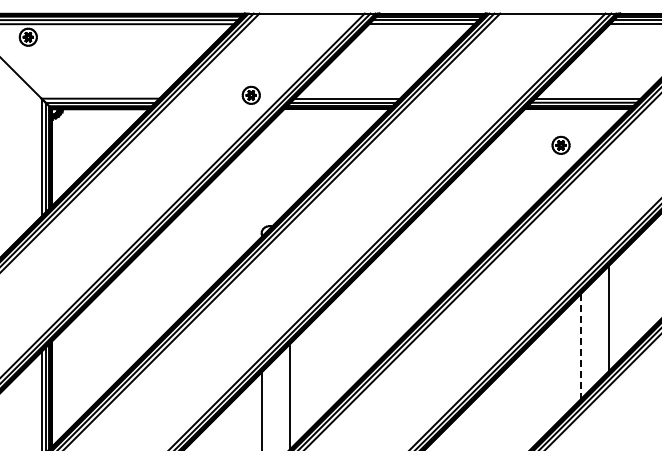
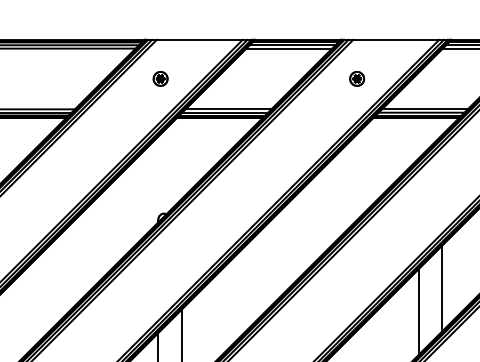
part: (250, 94) -> (159, 78), moved
part: (560, 144) -> (356, 78), moved
line: (580, 346) -> (418, 311), dashed -> solid

